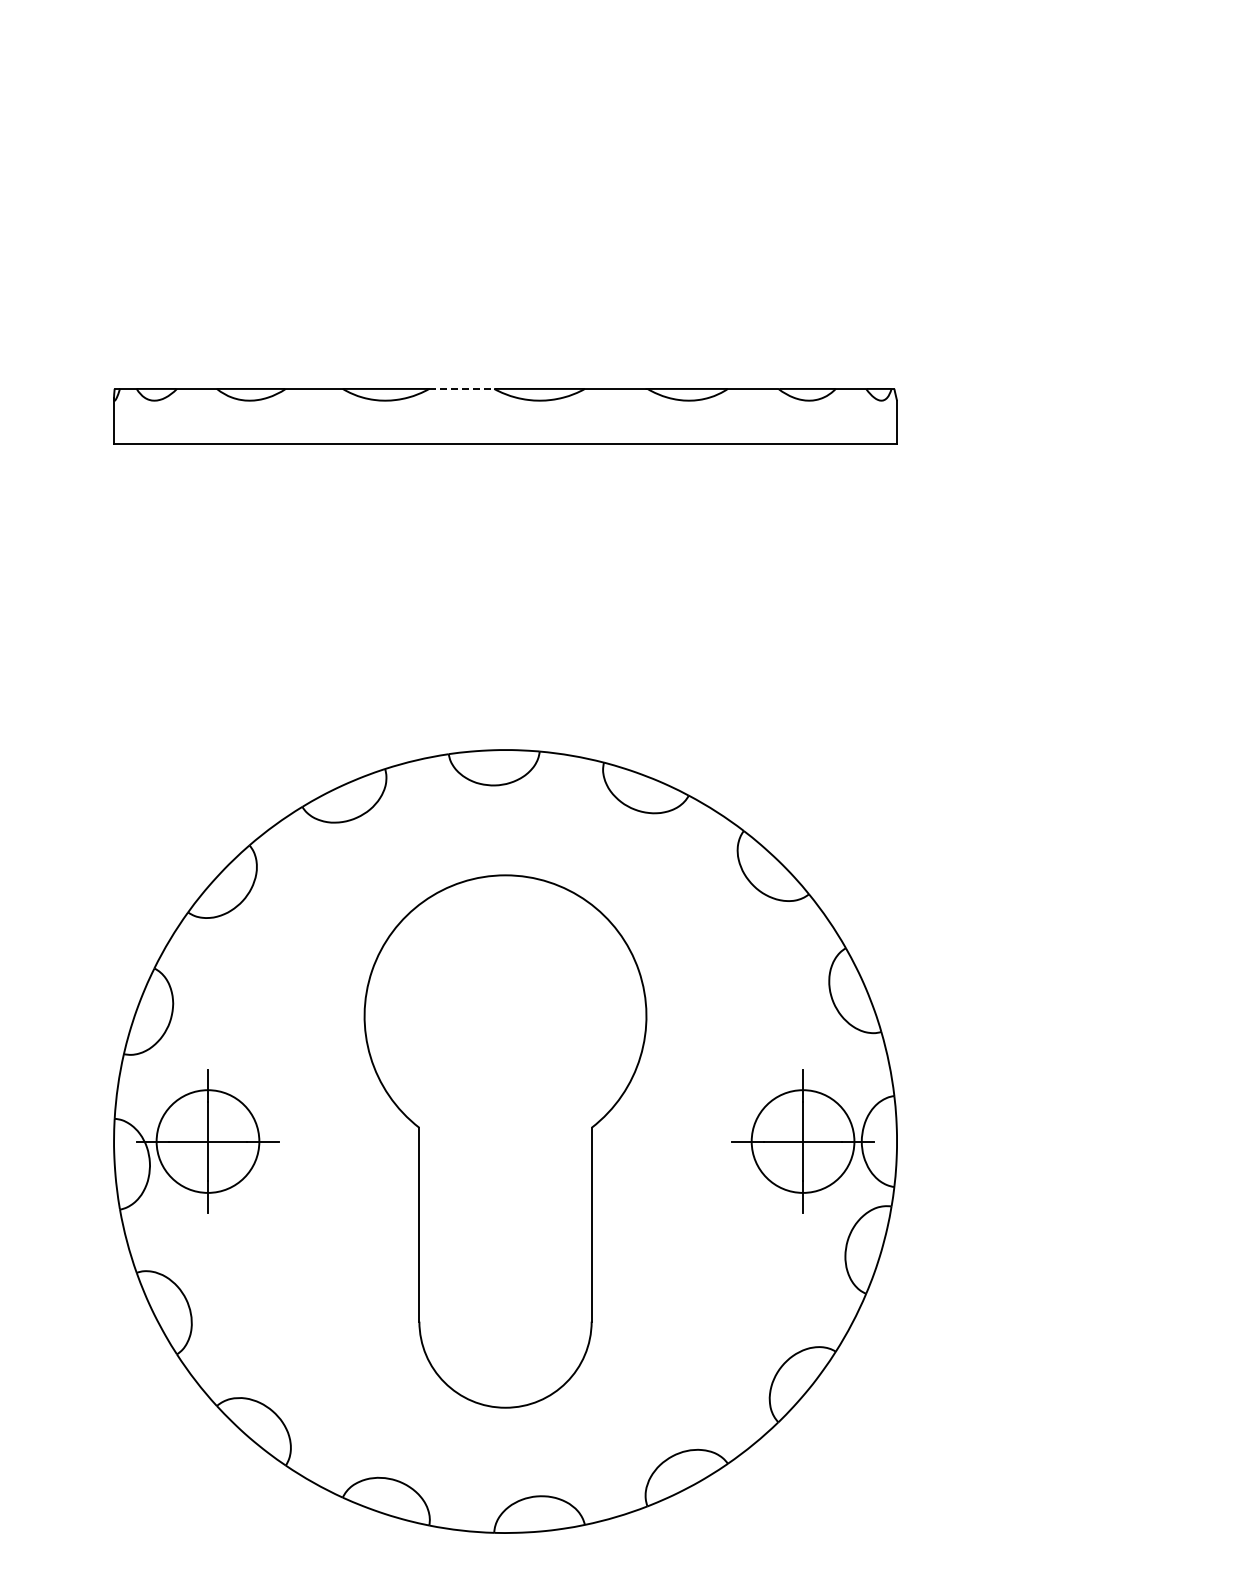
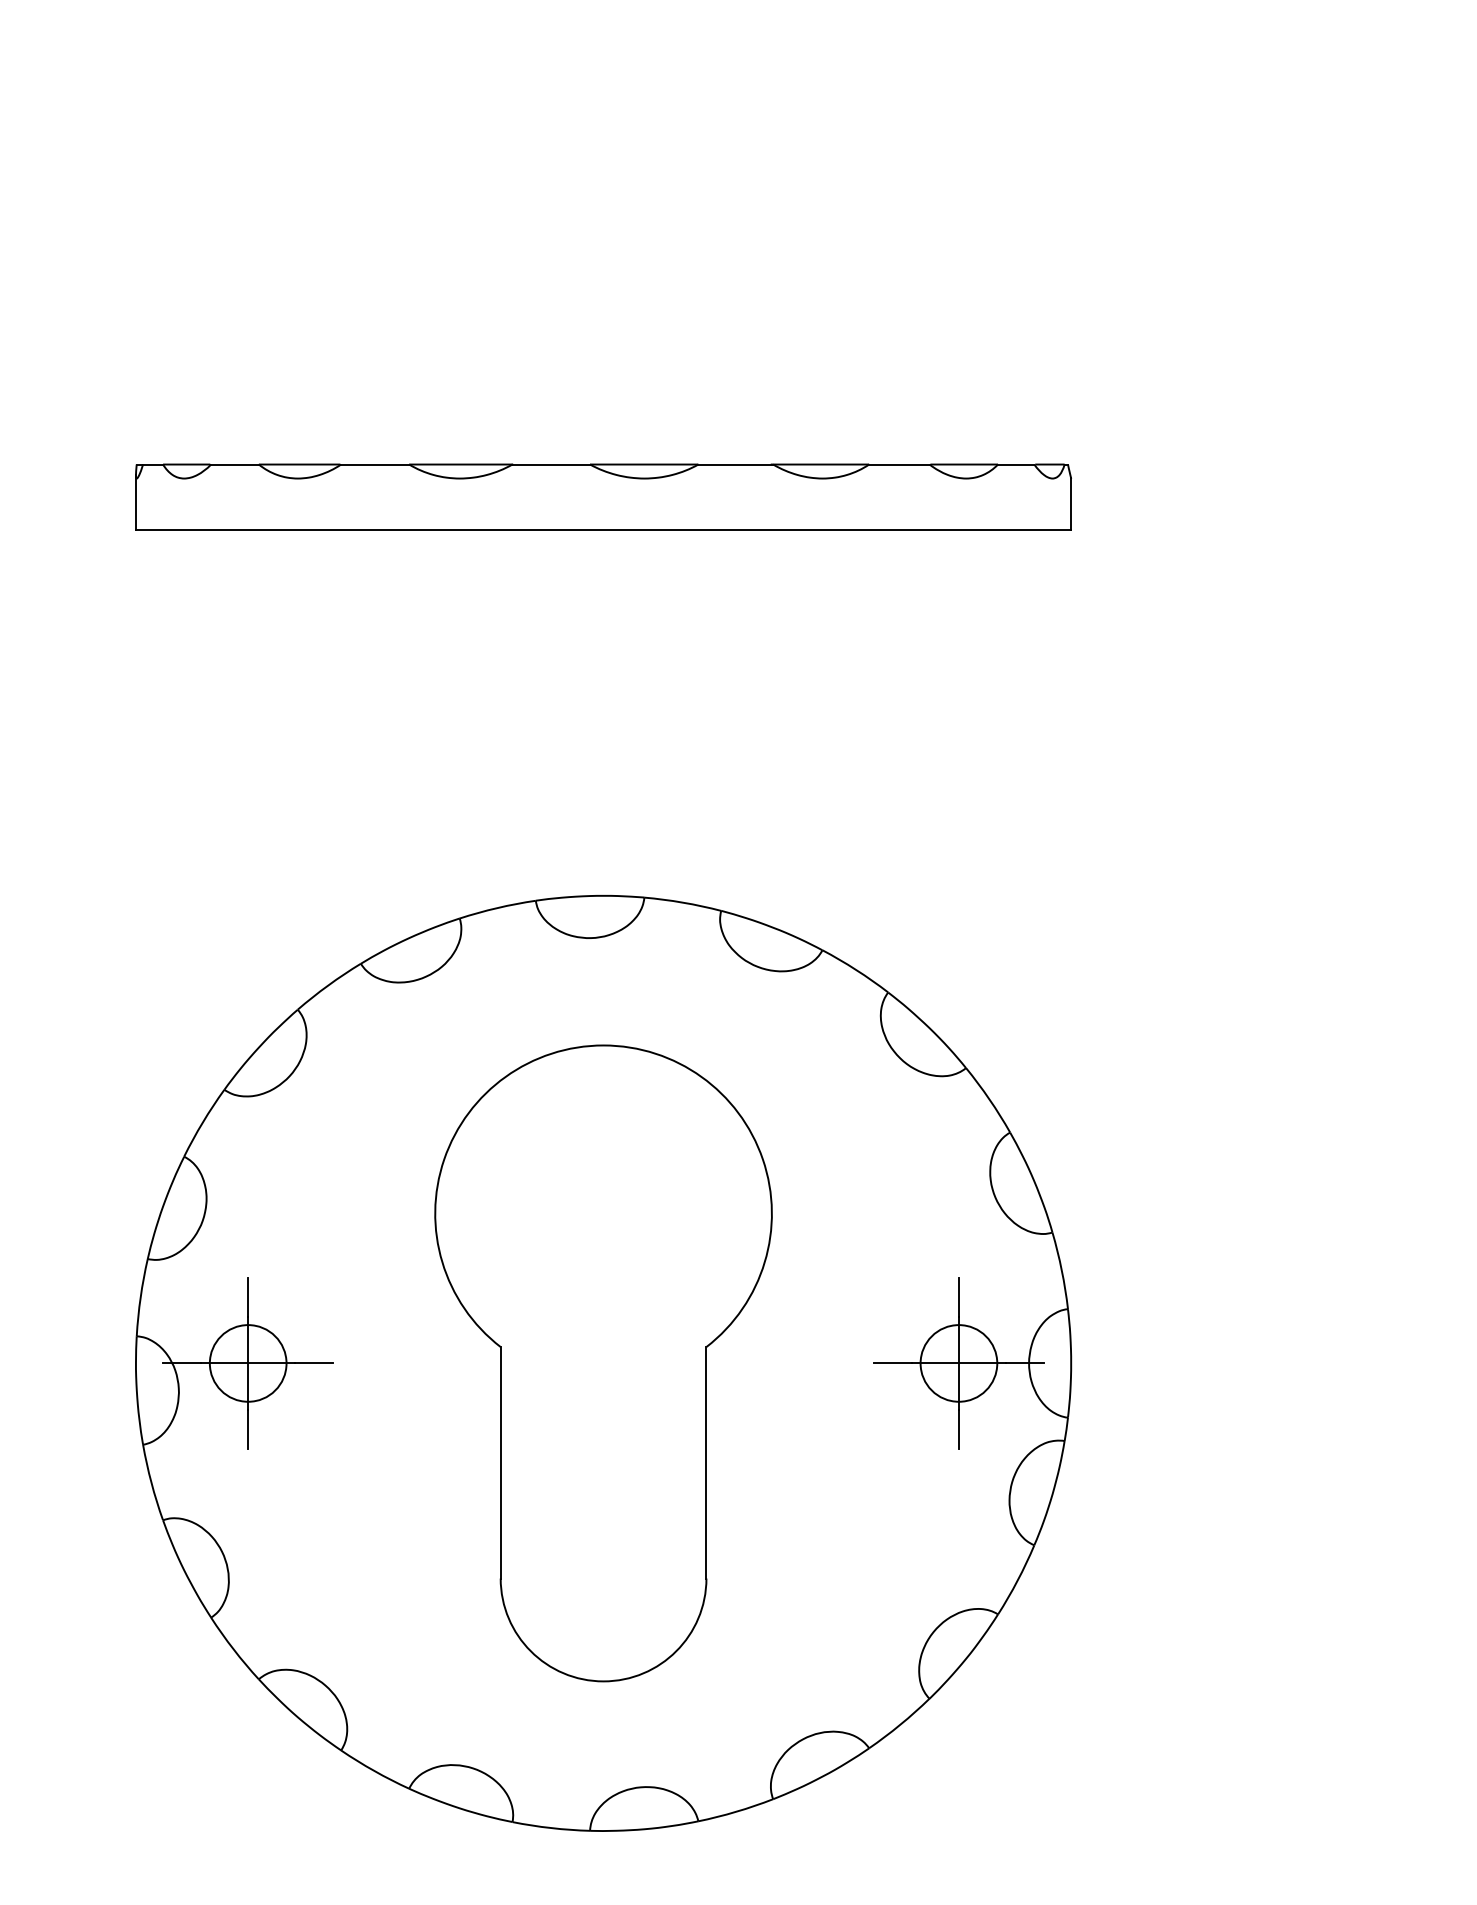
line: (462, 388) -> (552, 463), dashed -> solid
circle: (207, 1141) -> (247, 1363), size x0.62
circle: (802, 1141) -> (958, 1363), size x0.62

